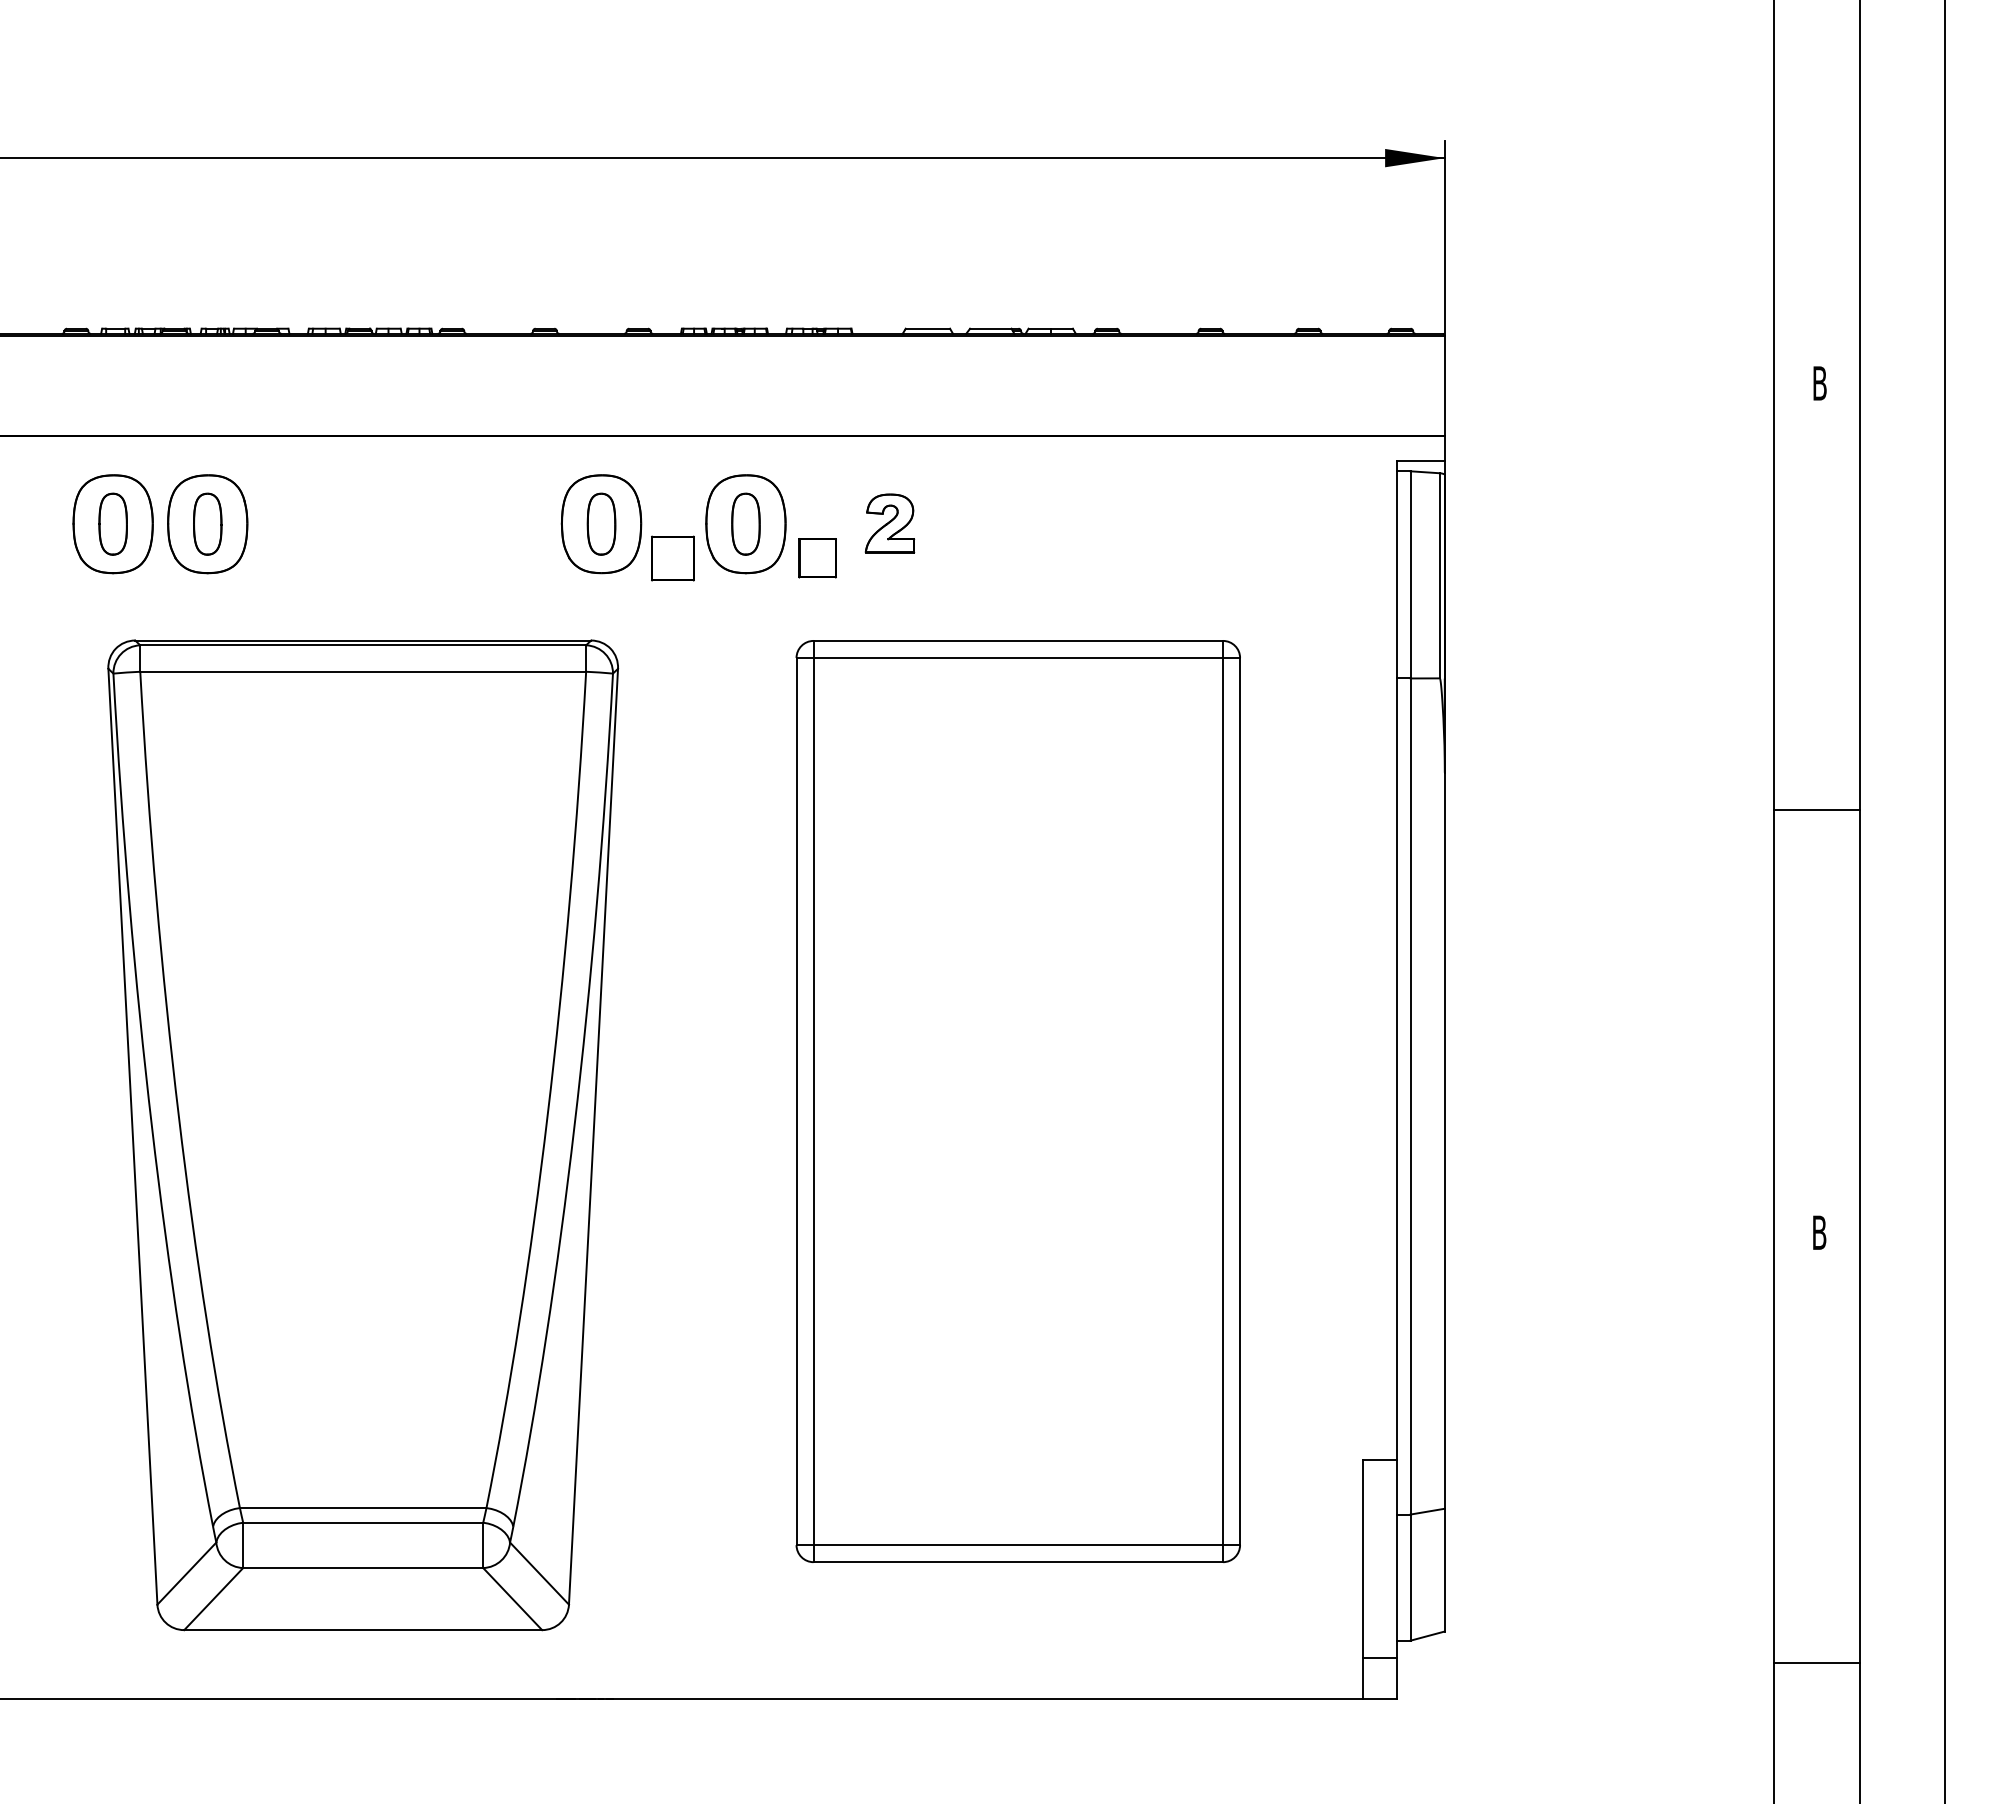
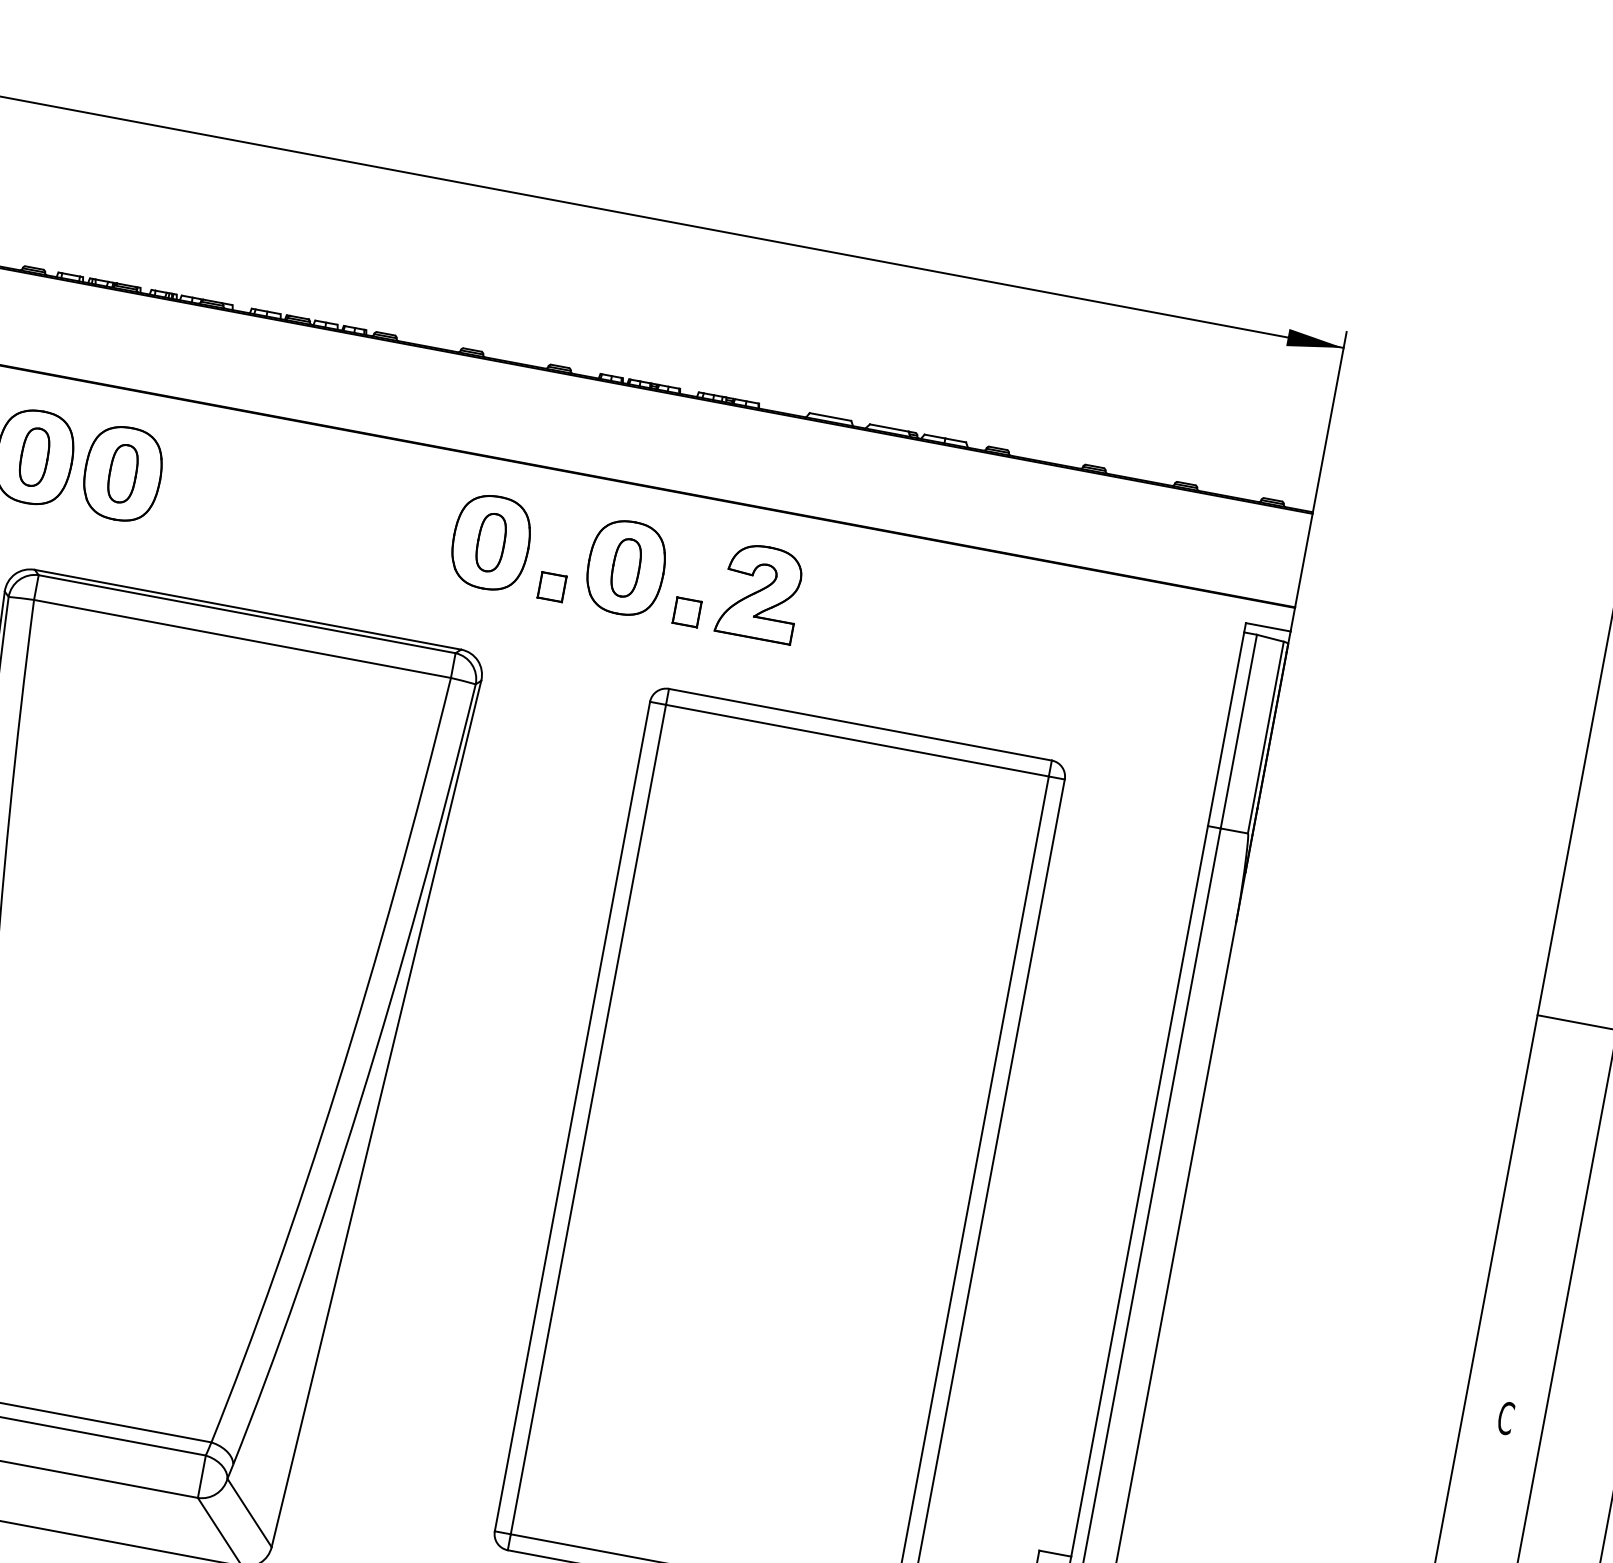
part: (889, 523) -> (760, 592), size x1.67
part: (673, 557) -> (552, 586), size x0.62
part: (817, 558) -> (687, 612), size x0.71
text: (1819, 1232) -> (1505, 1418), B -> C

